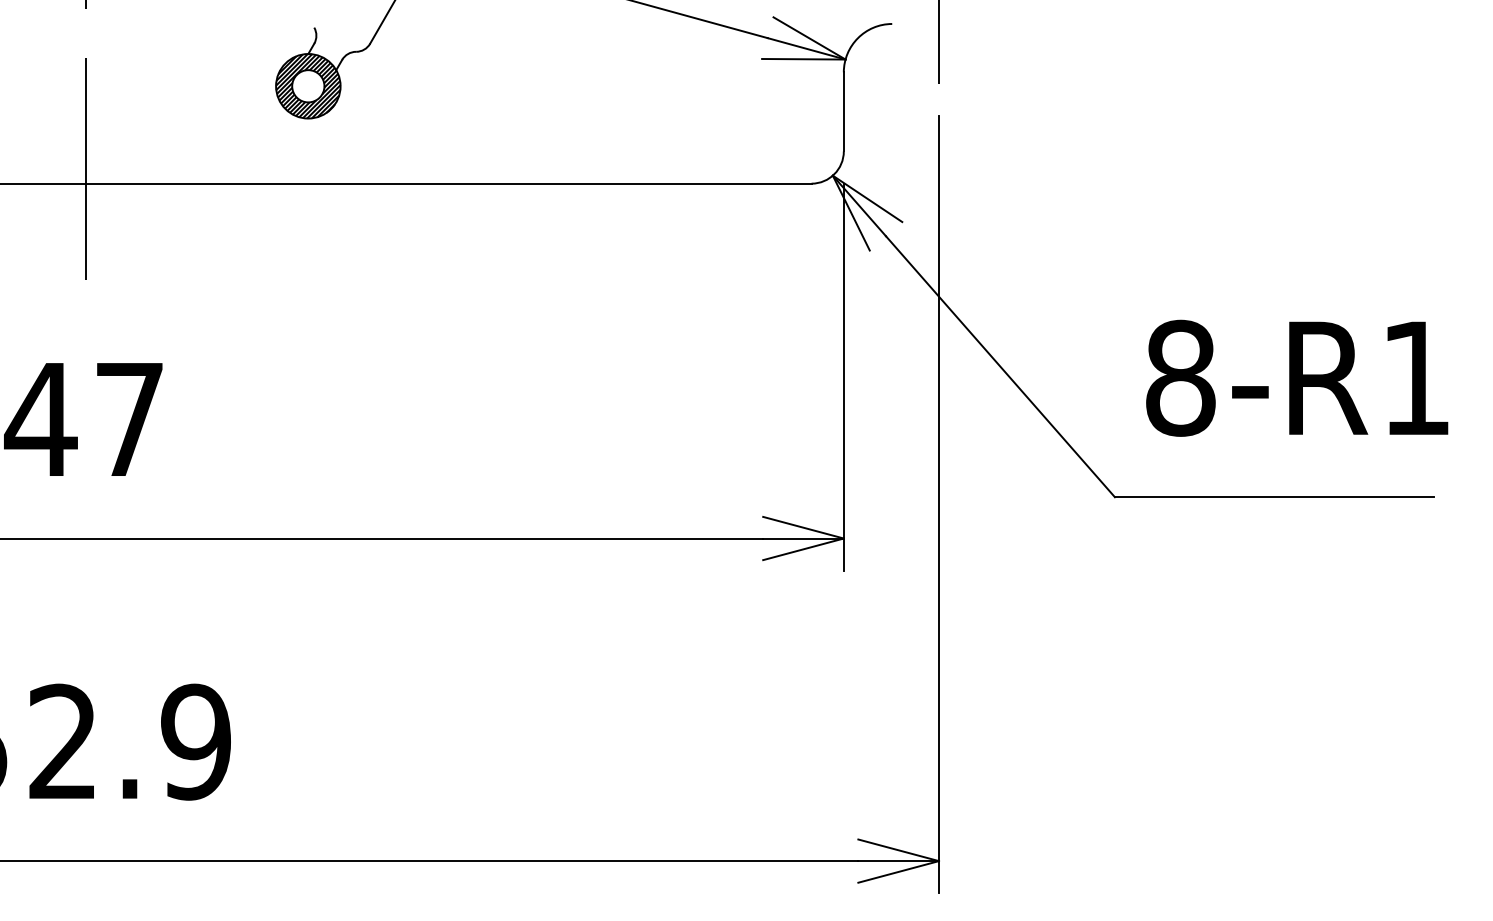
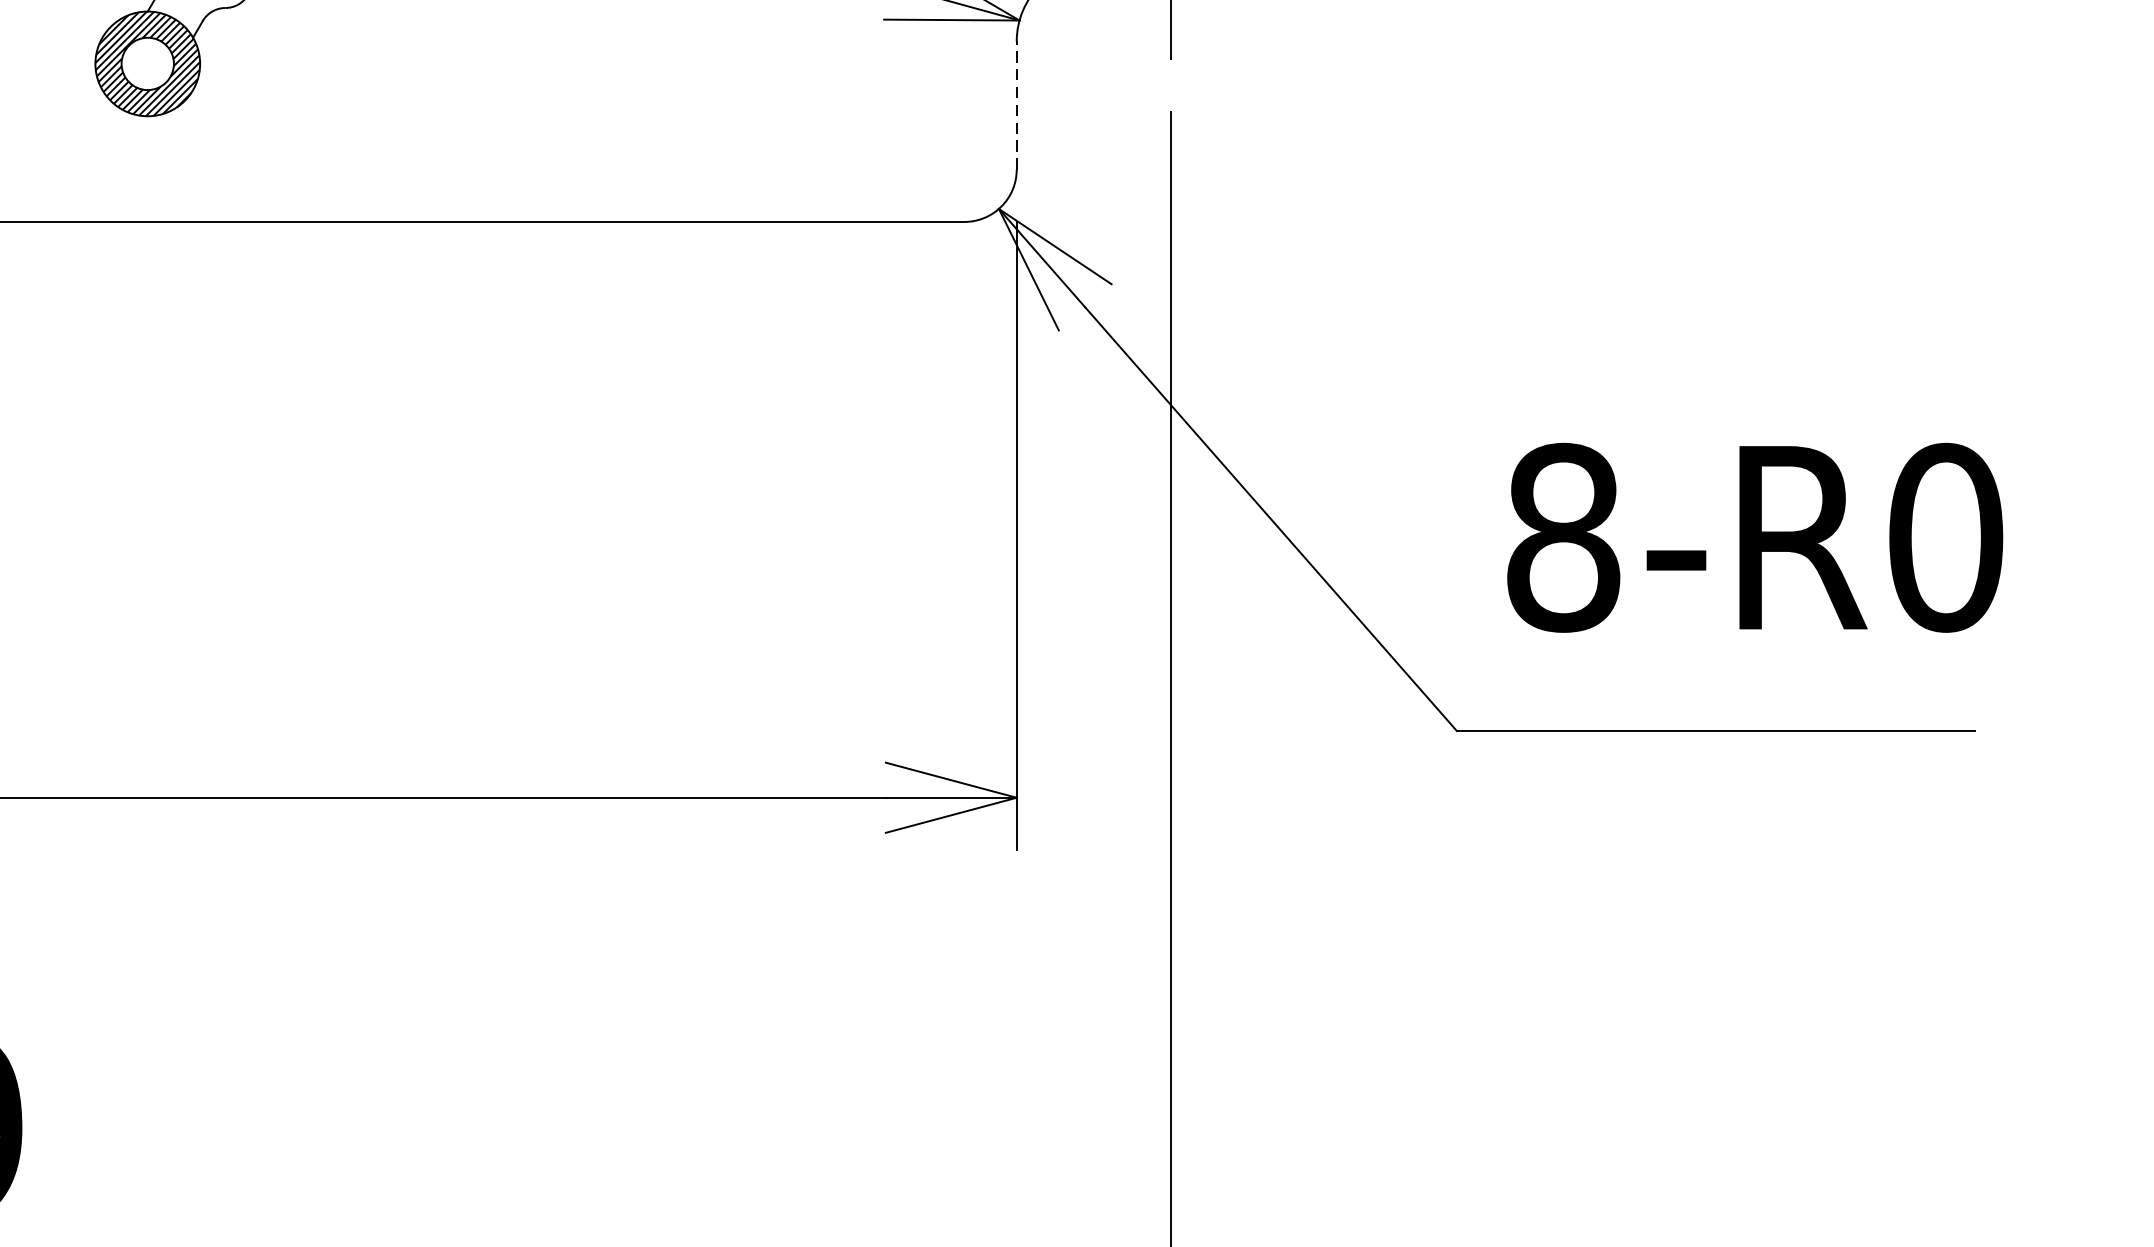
line: (843, 111) -> (1016, 104), solid -> dashed
text: (1416, 377) -> (1946, 536), 8-R1 -> 8-R0

